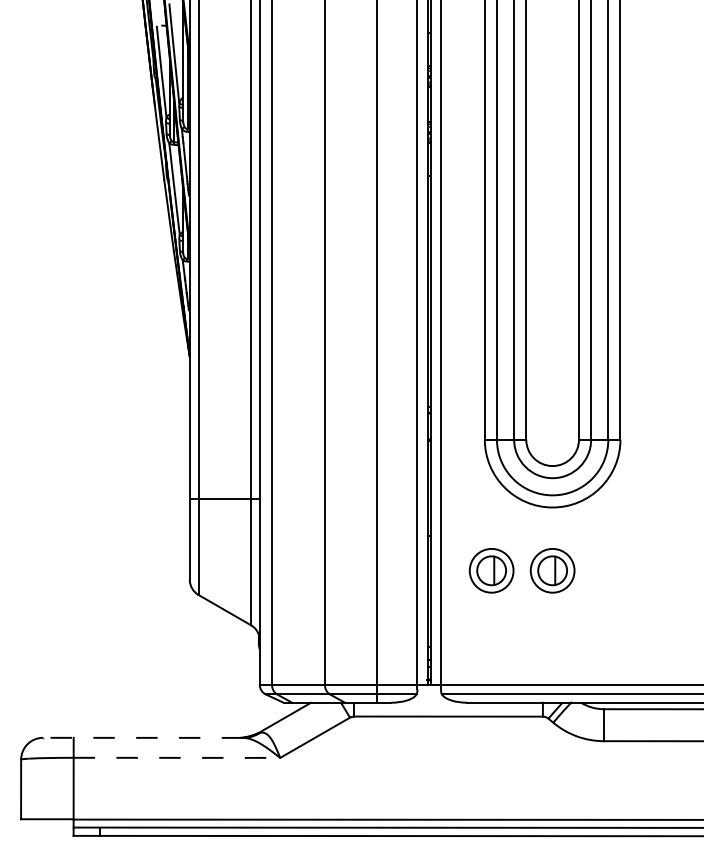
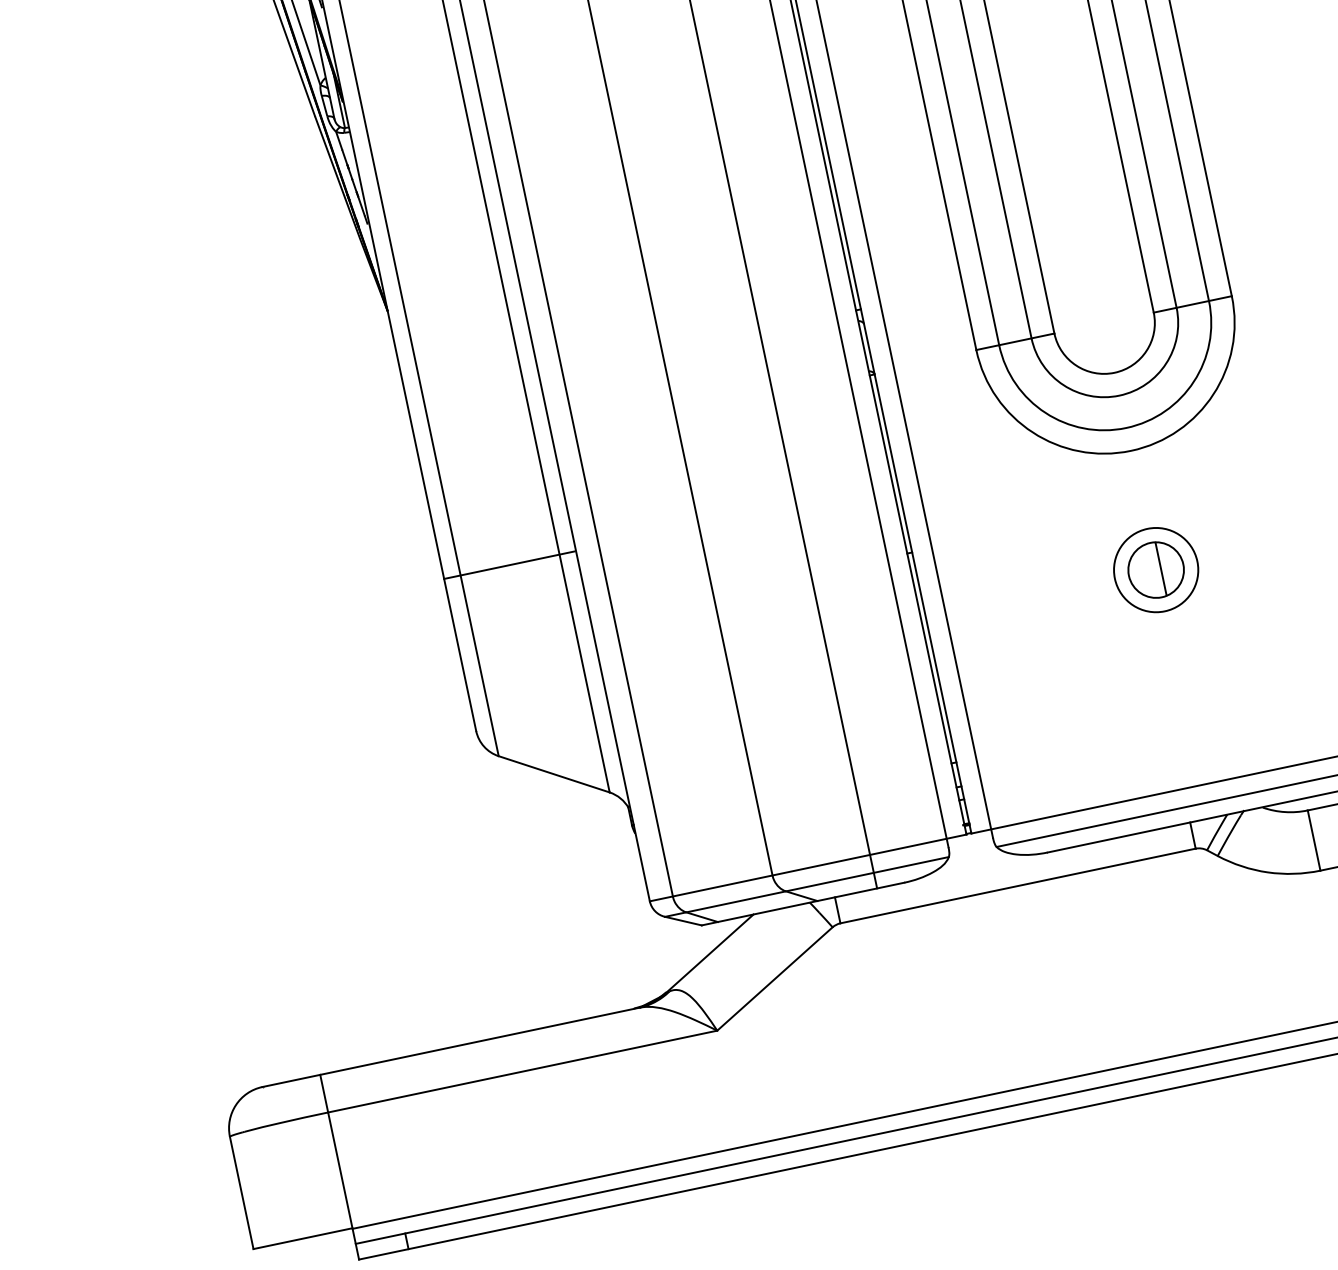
part: (491, 570) -> (1040, 593), removed
line: (142, 737) -> (449, 1046), dashed -> solid
line: (177, 757) -> (523, 1070), dashed -> solid

